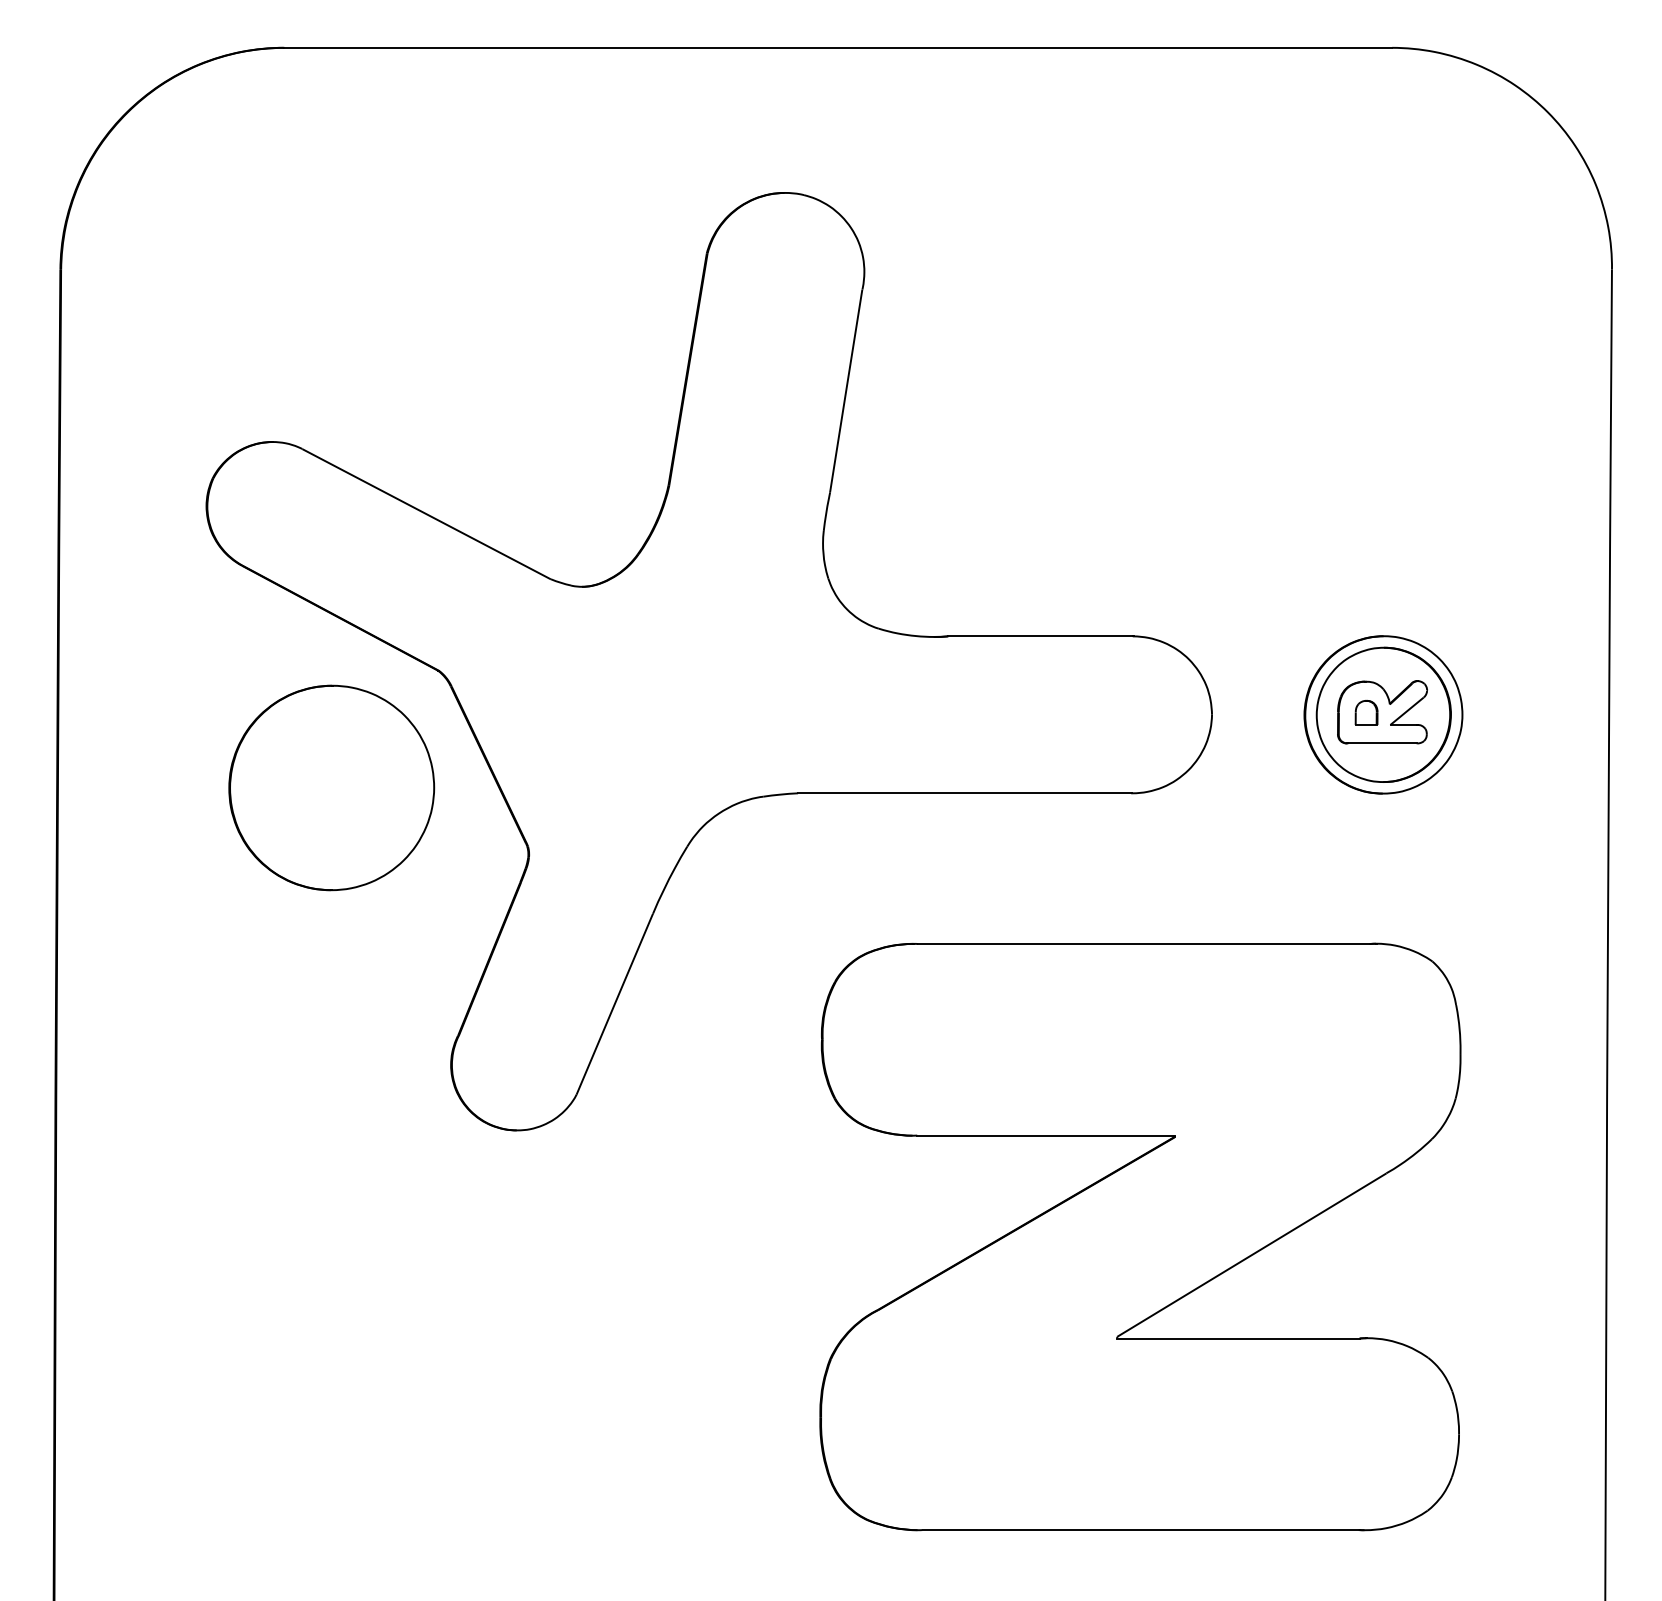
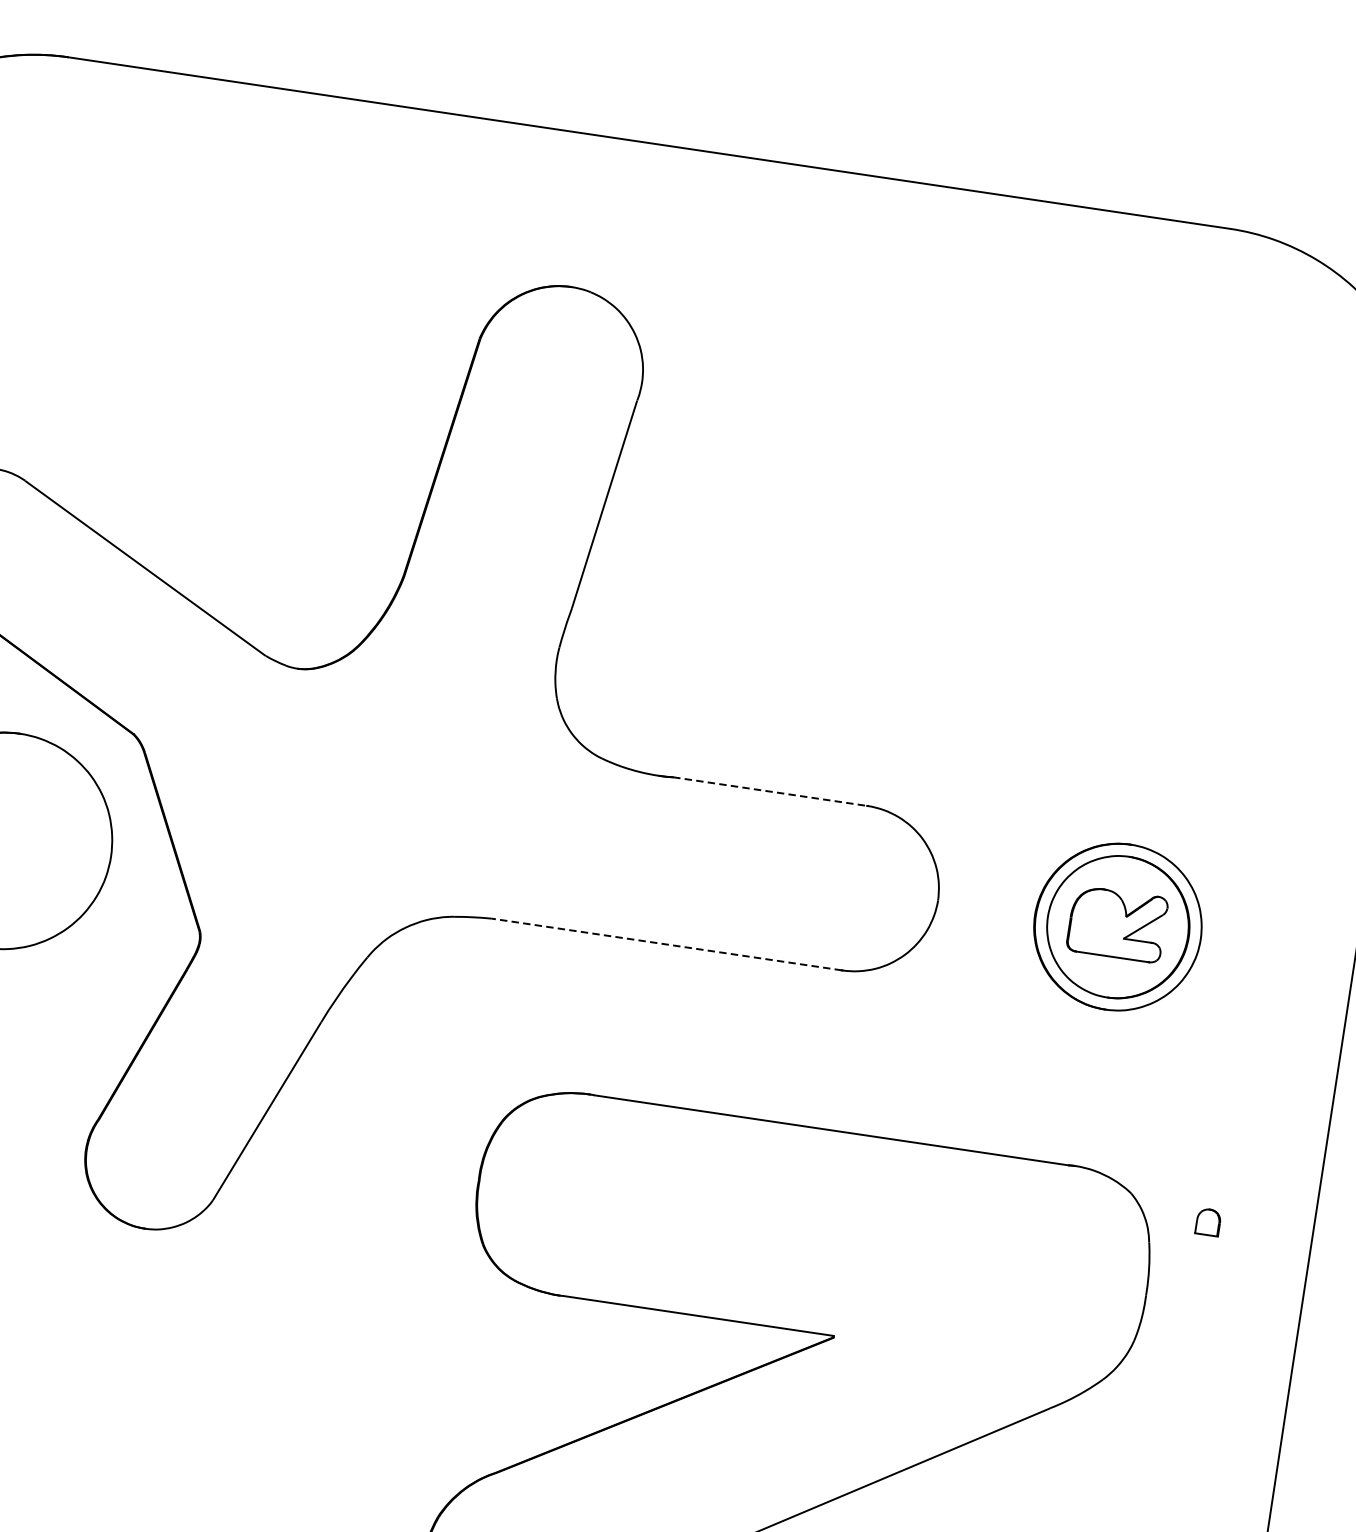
line: (1040, 636) -> (770, 791), solid -> dashed
part: (1366, 712) -> (1208, 1221), moved
line: (964, 793) -> (666, 944), solid -> dashed

